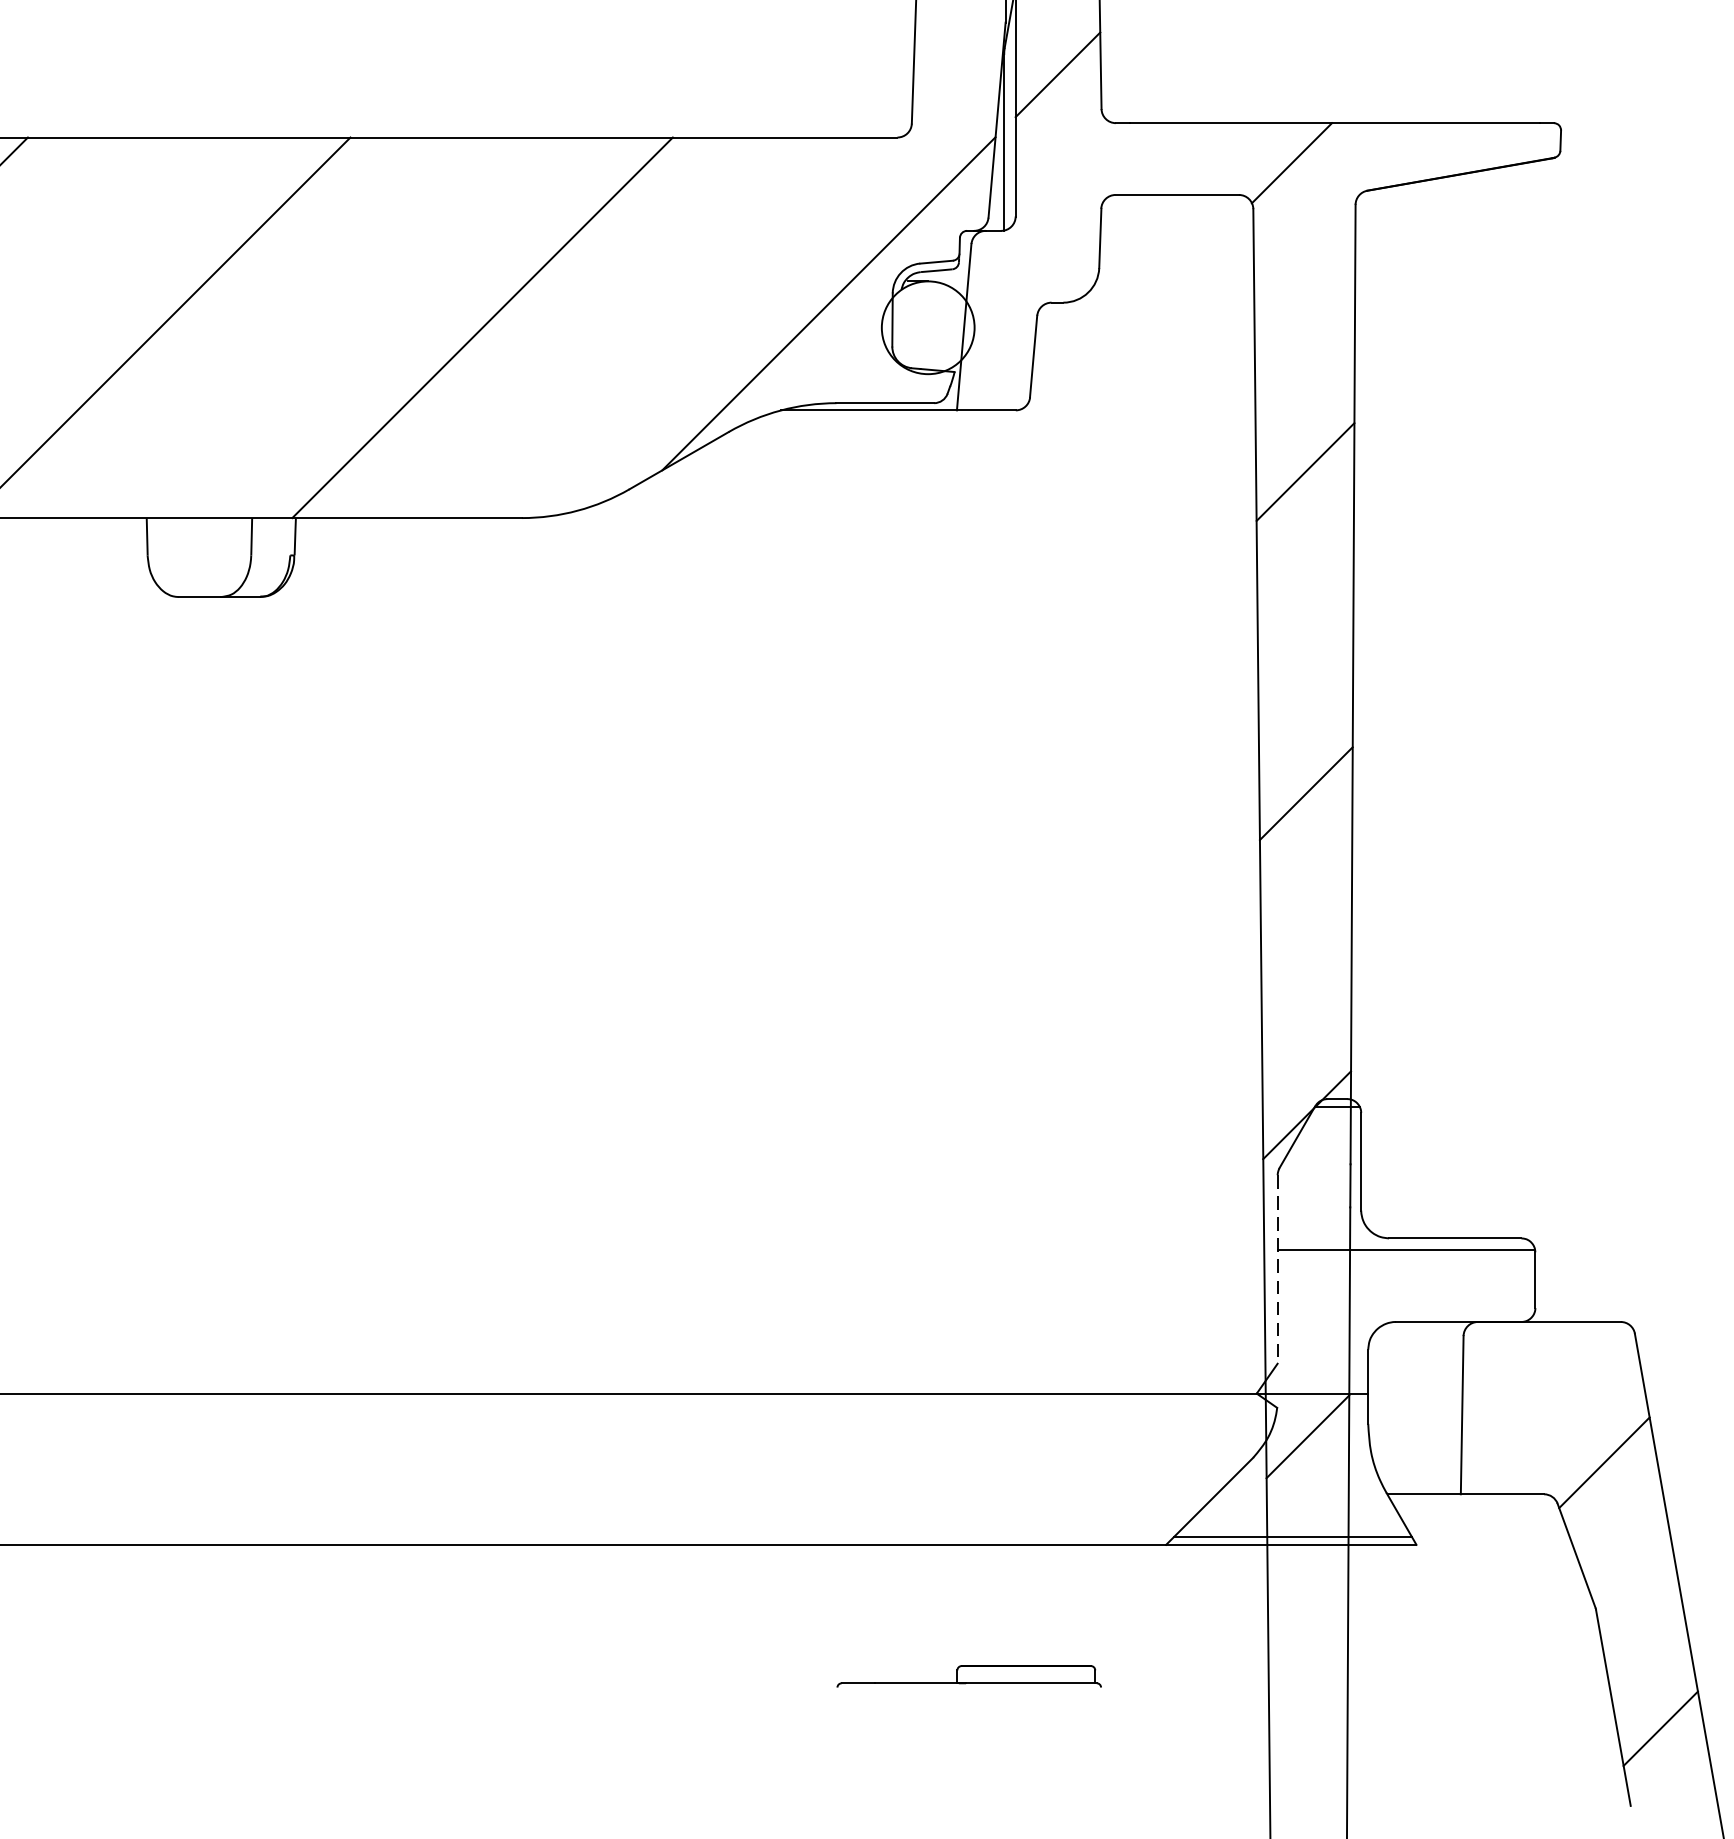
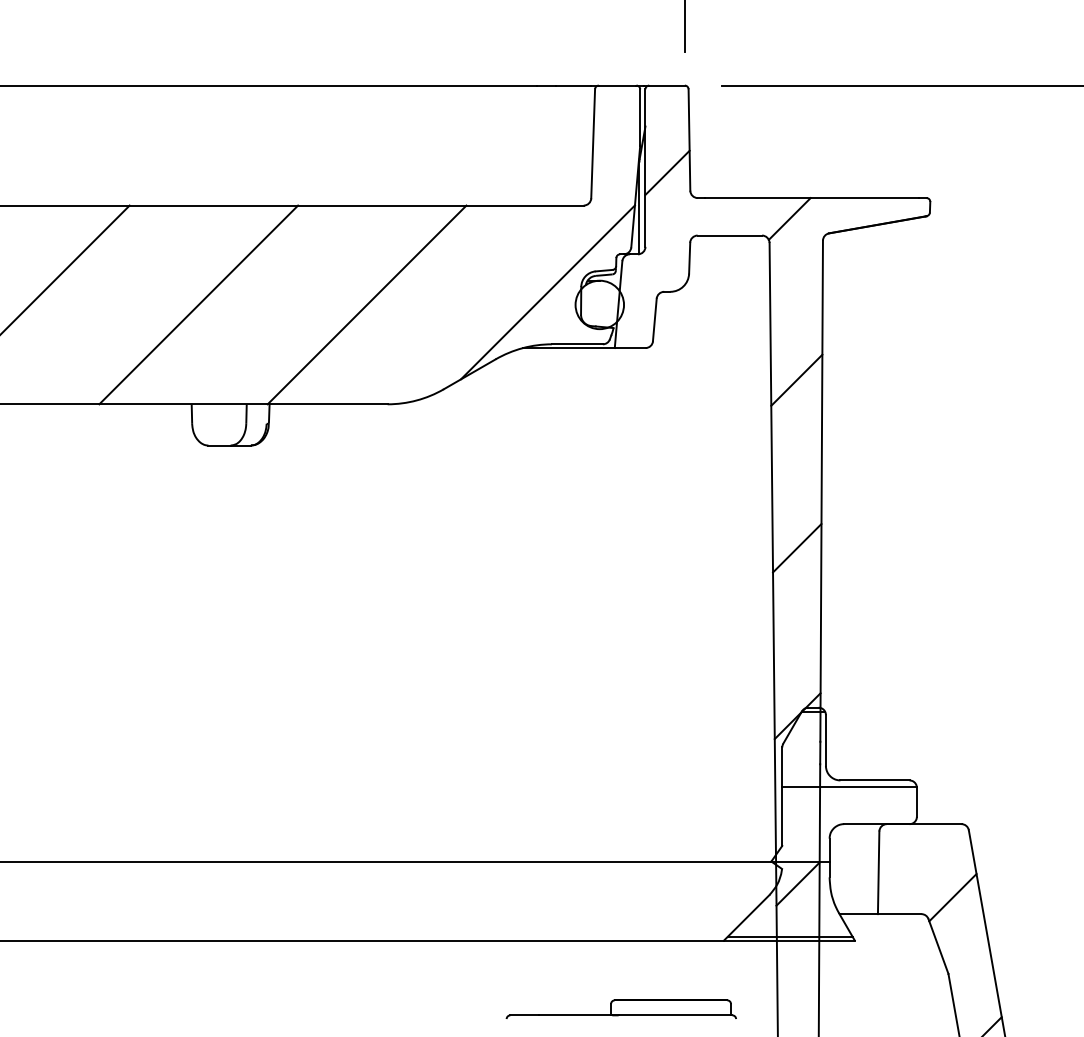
line: (1278, 1270) -> (782, 797), dashed -> solid
part: (967, 1675) -> (620, 1008), size x1.67

